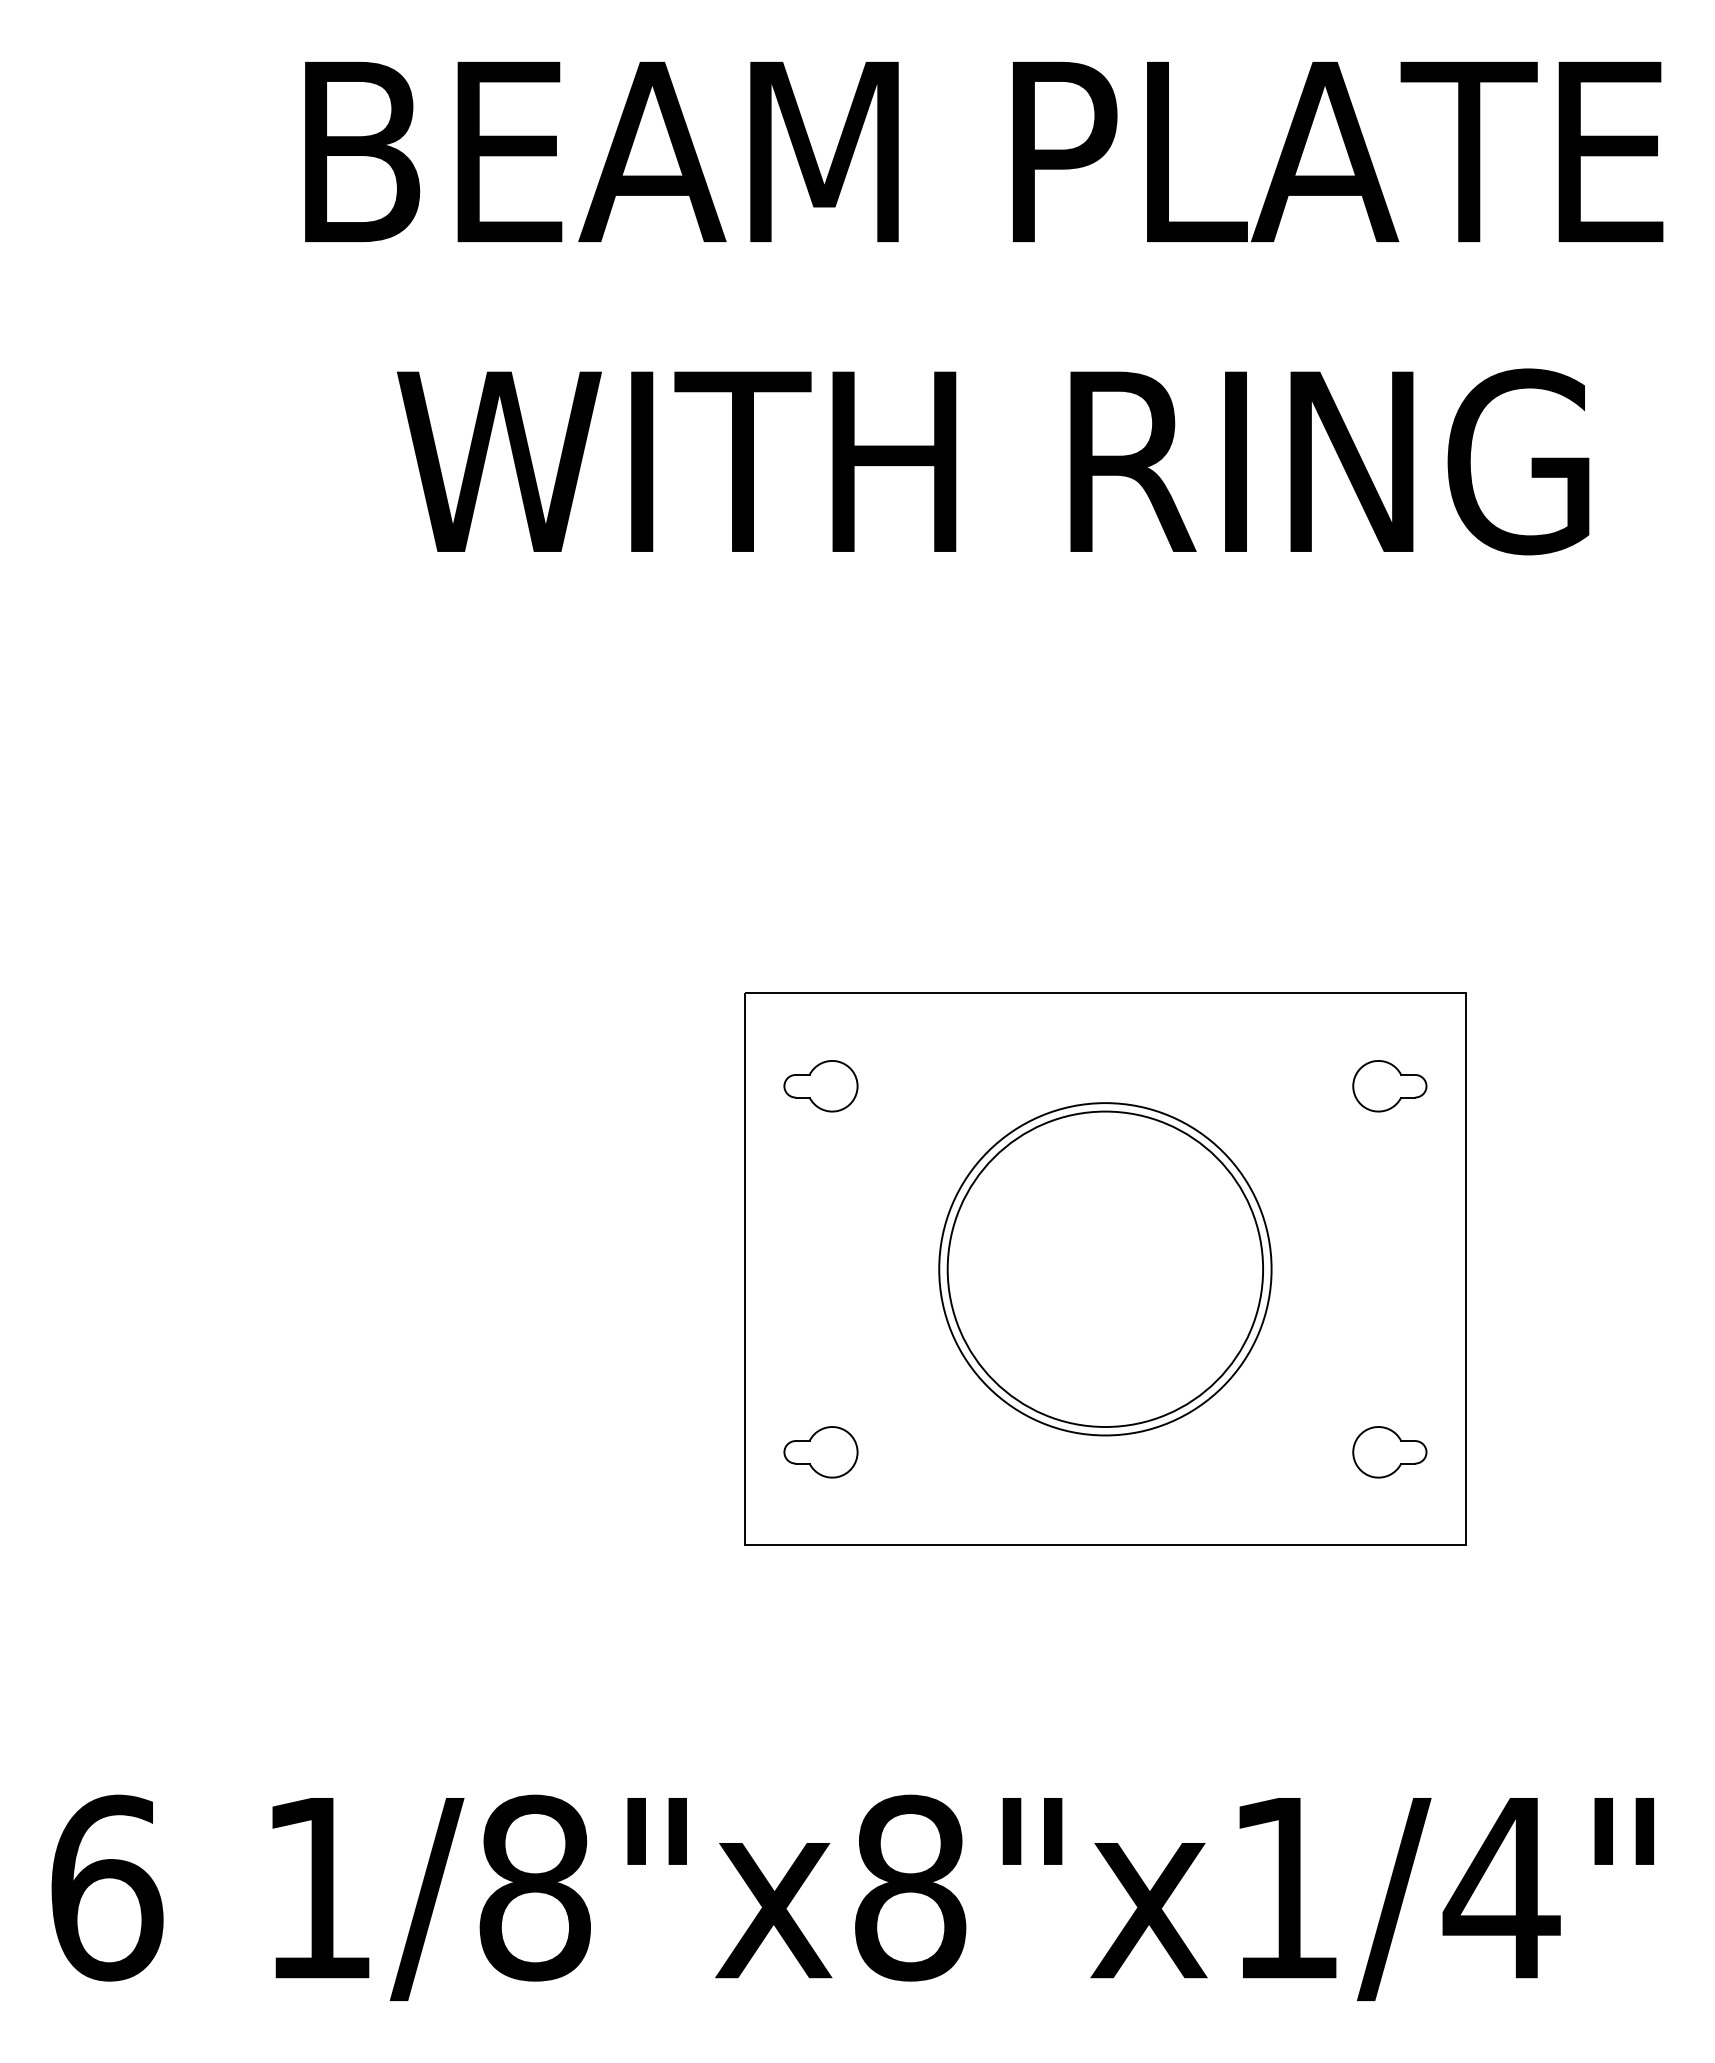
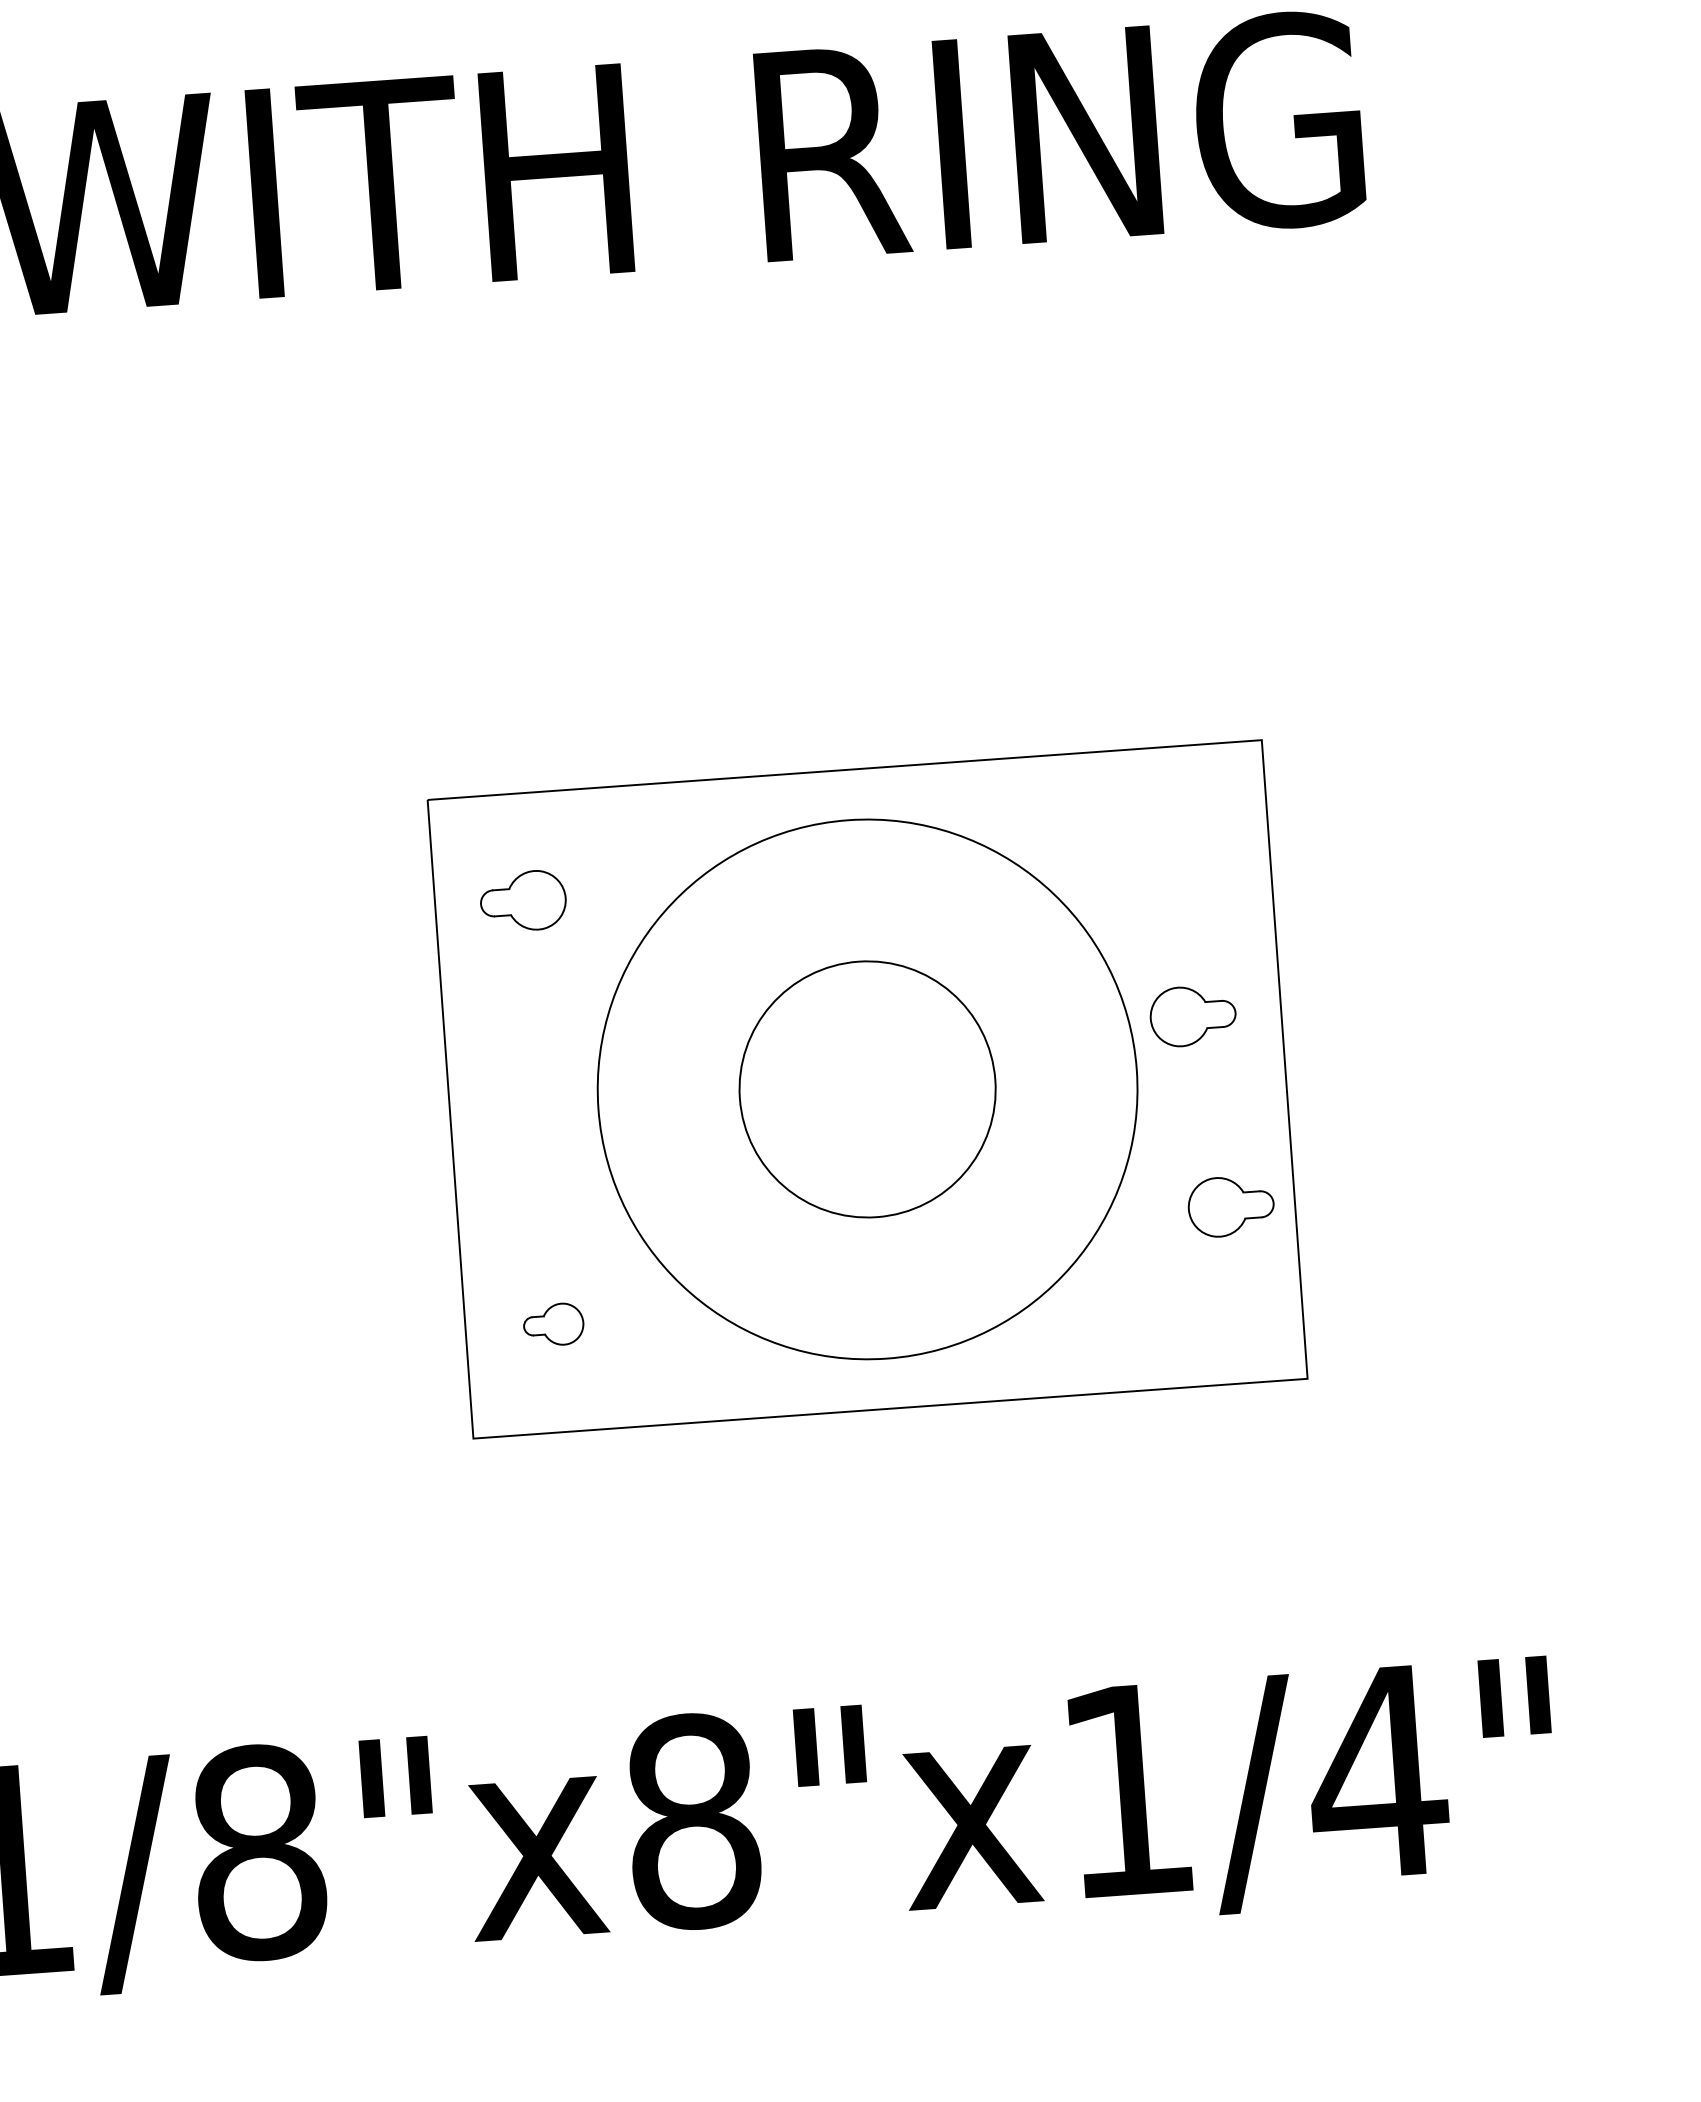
part: (1389, 1086) -> (1192, 1016), moved
circle: (1105, 1269) -> (867, 1089), size x0.7
circle: (1105, 1269) -> (867, 1089), size x1.4
part: (820, 1452) -> (553, 1325), size x0.7
part: (1389, 1452) -> (1230, 1206), moved

